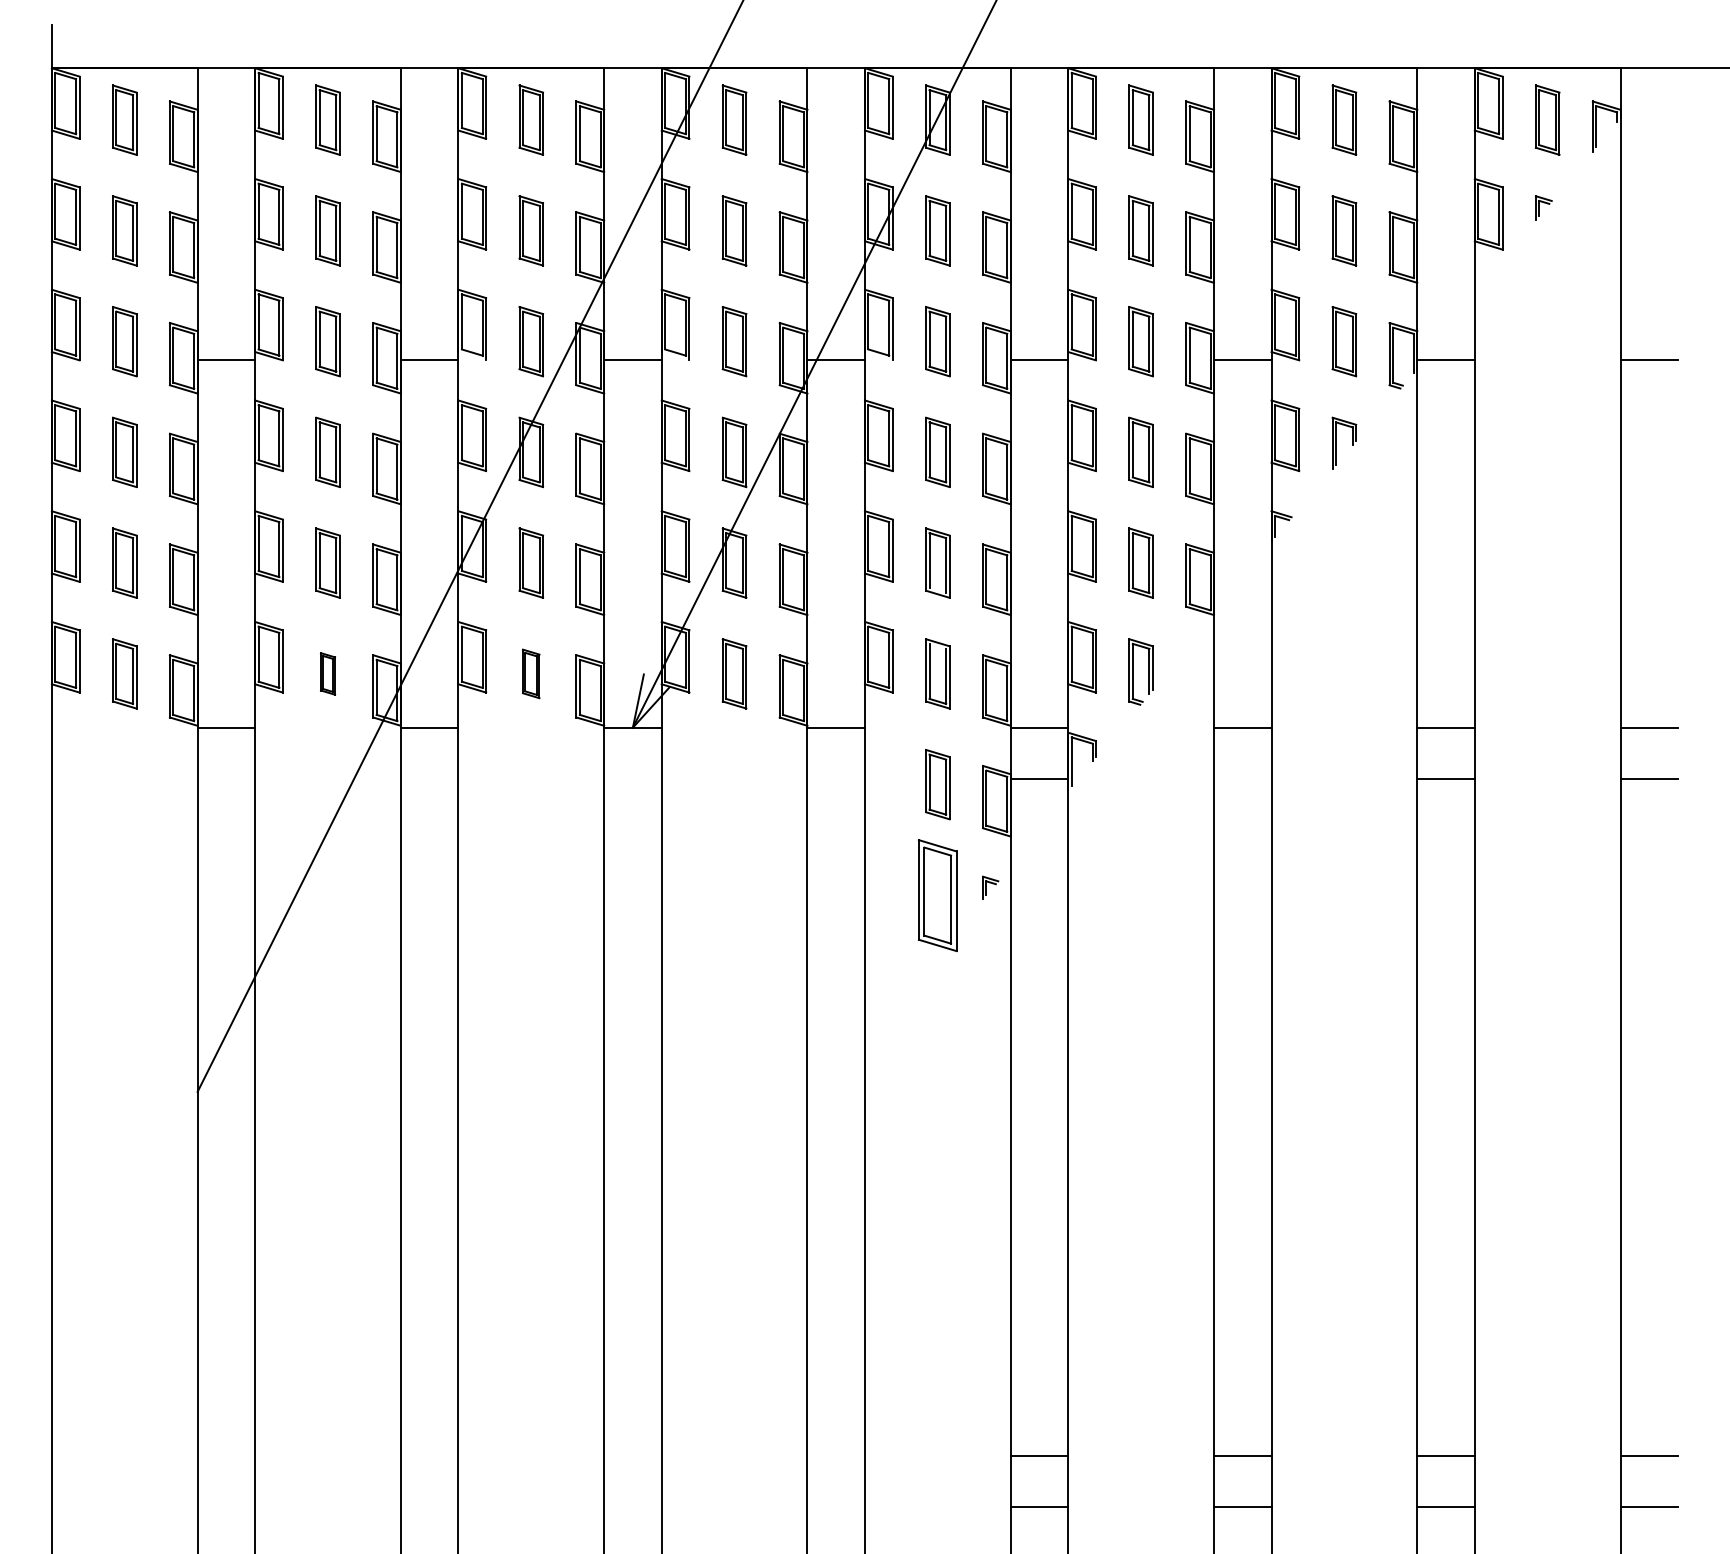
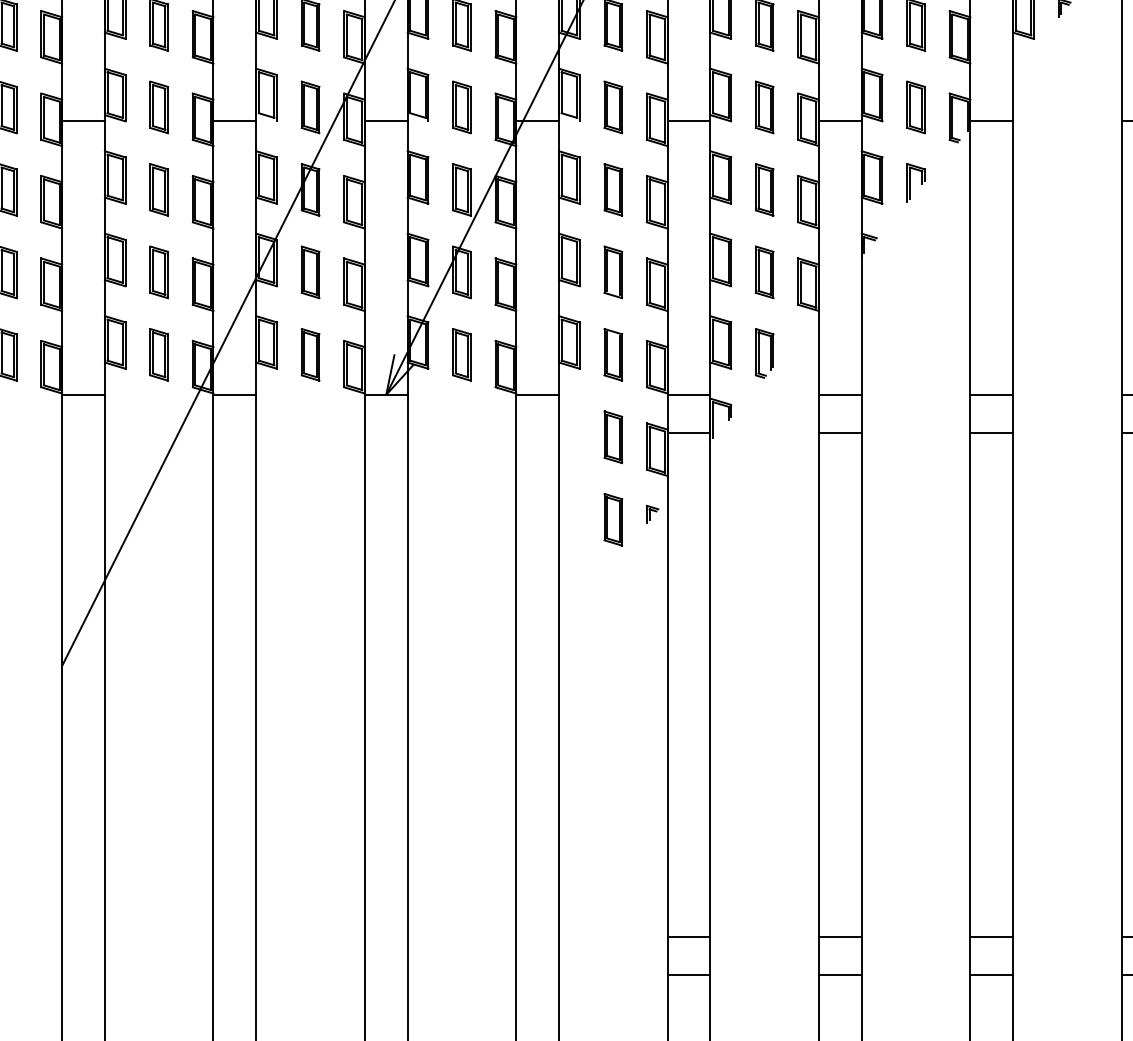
part: (327, 673) -> (158, 354), size x1.67
part: (530, 673) -> (309, 354), size x1.43
line: (1242, 778) -> (840, 432), added
part: (937, 894) -> (613, 519), size x0.62

